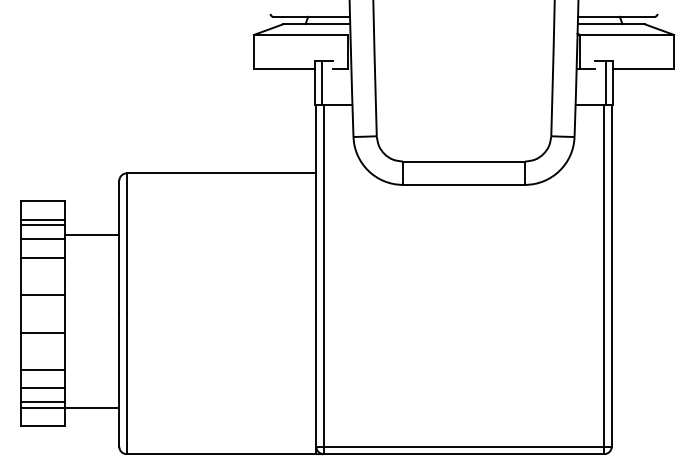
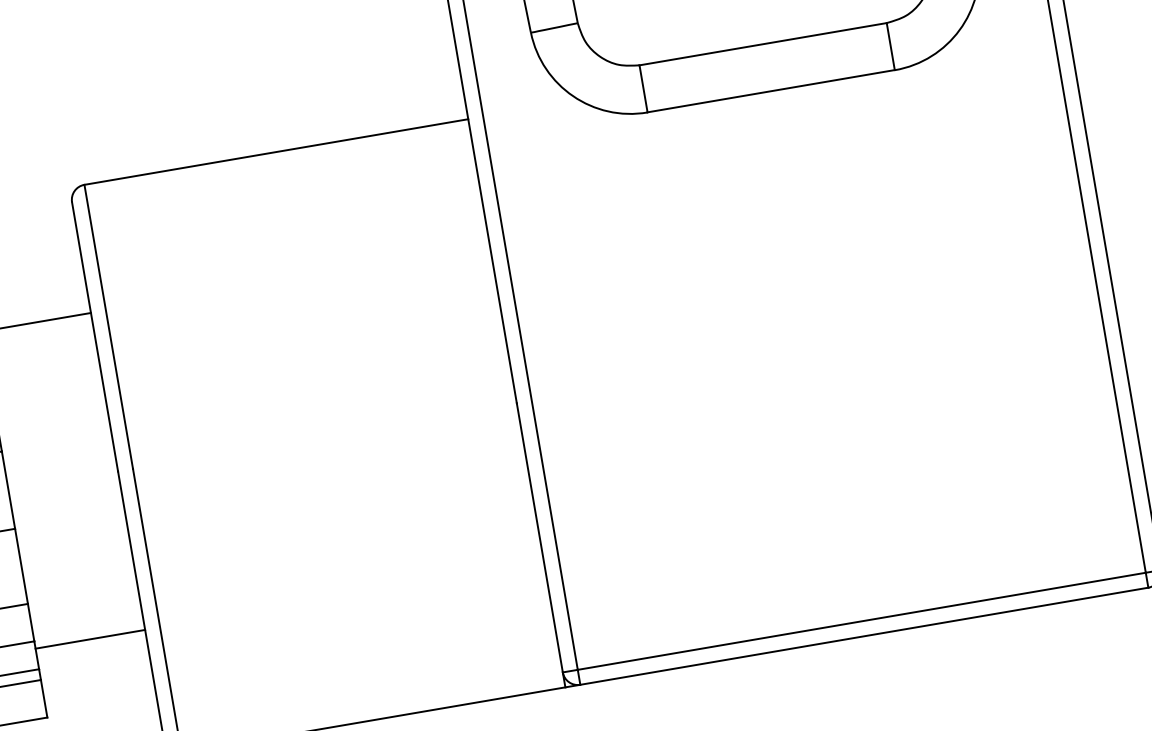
line: (92, 408) -> (91, 640), moved

